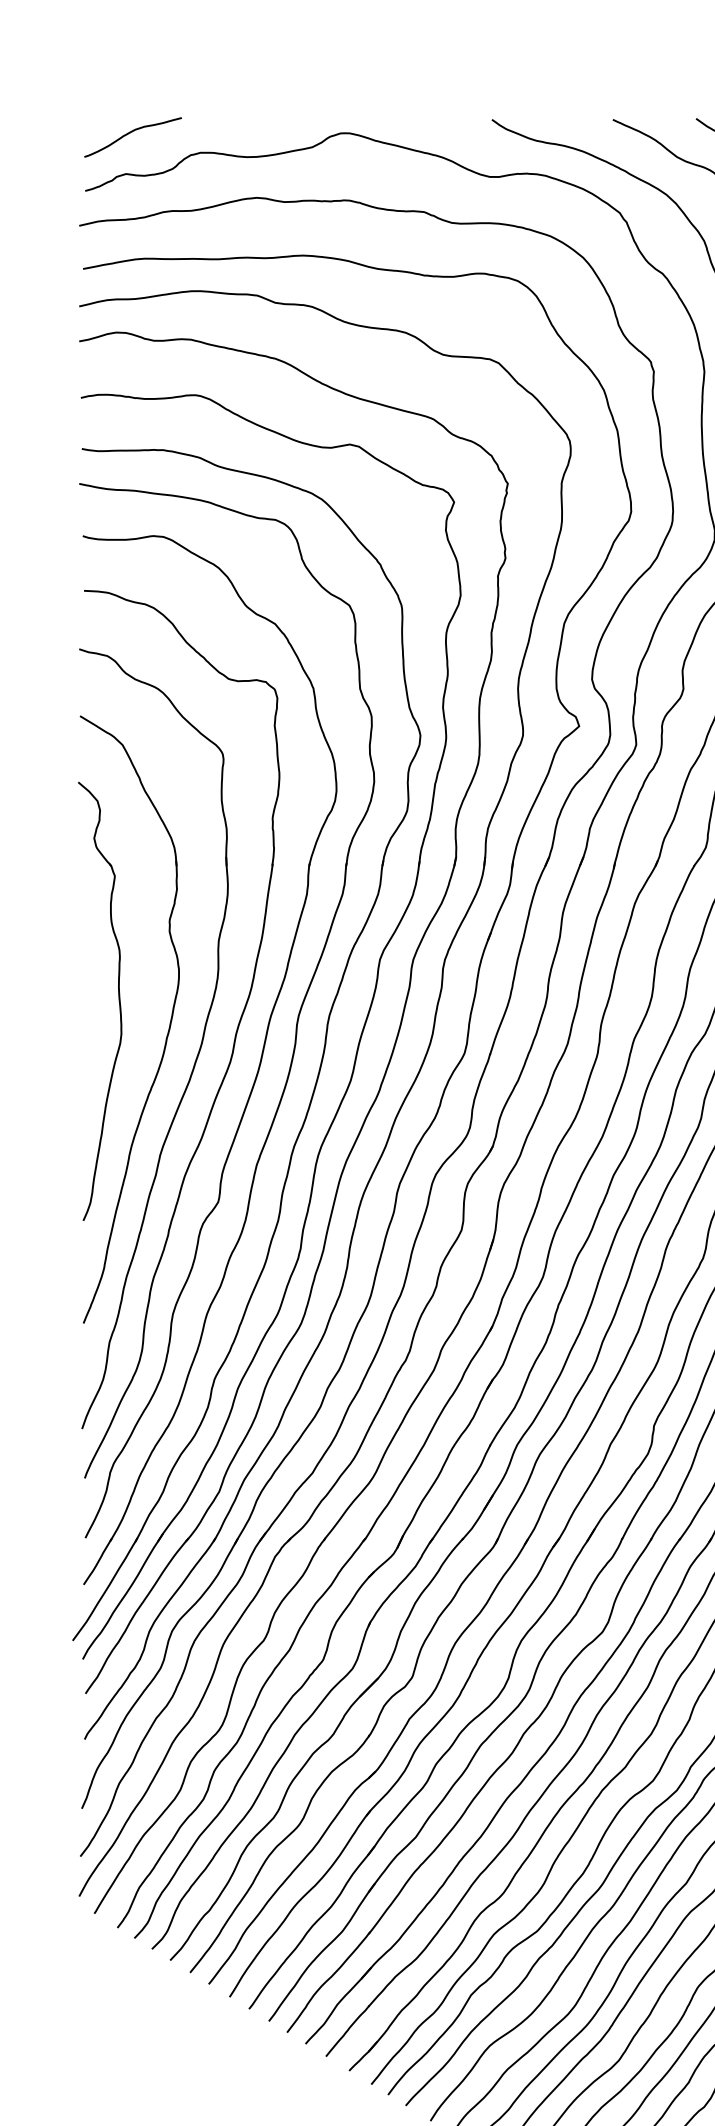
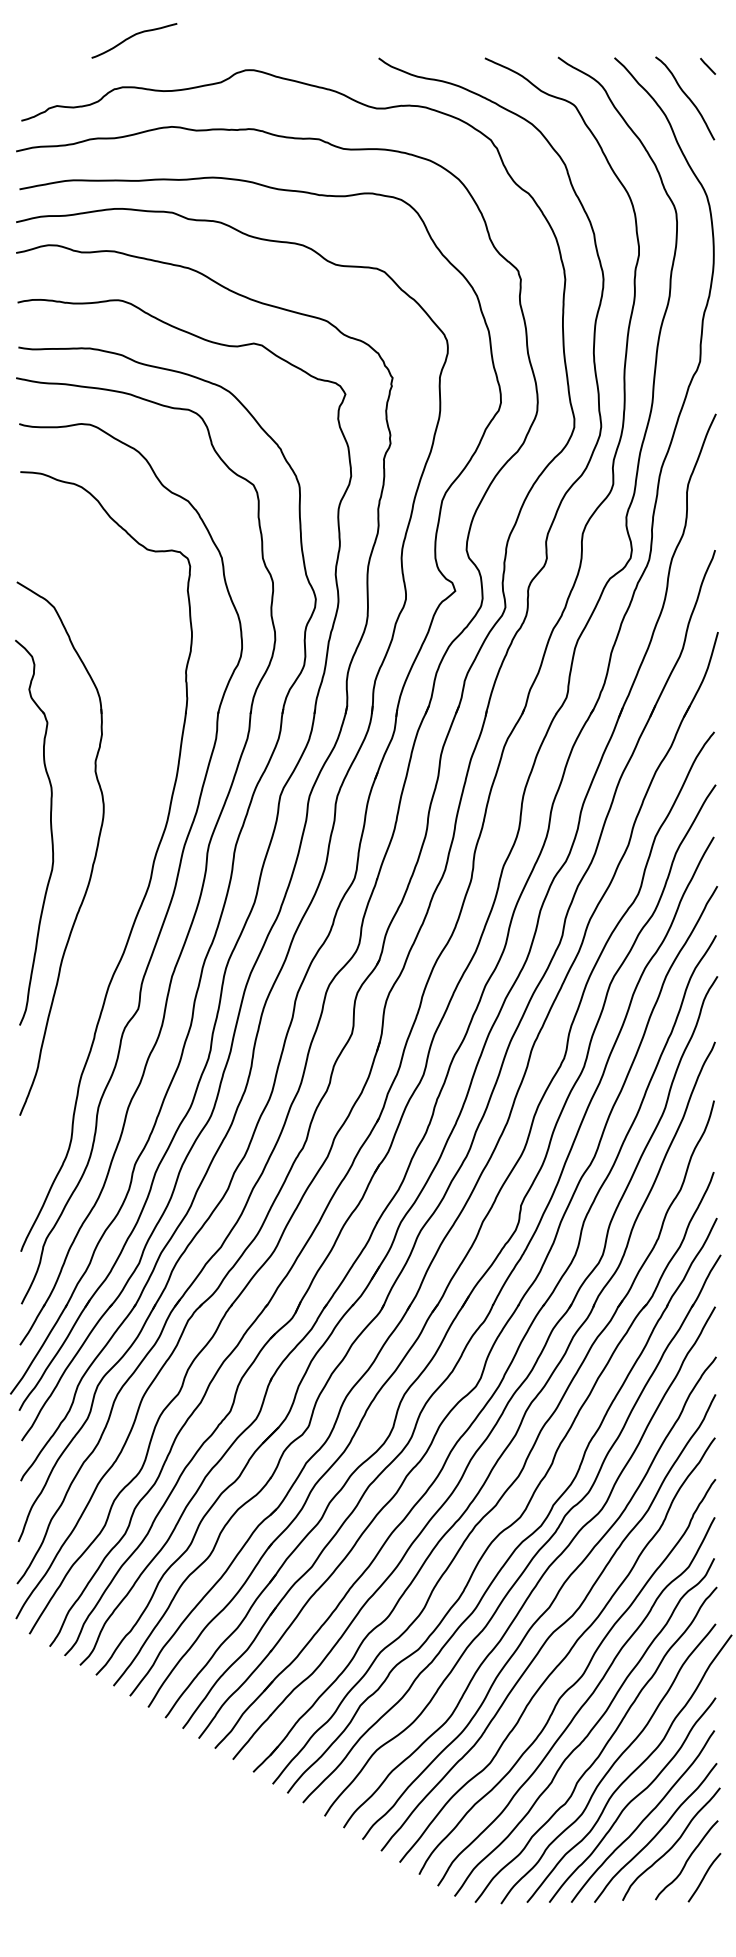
curve: (130, 133) -> (132, 37), moved
part: (196, 1054) -> (119, 879), removed

